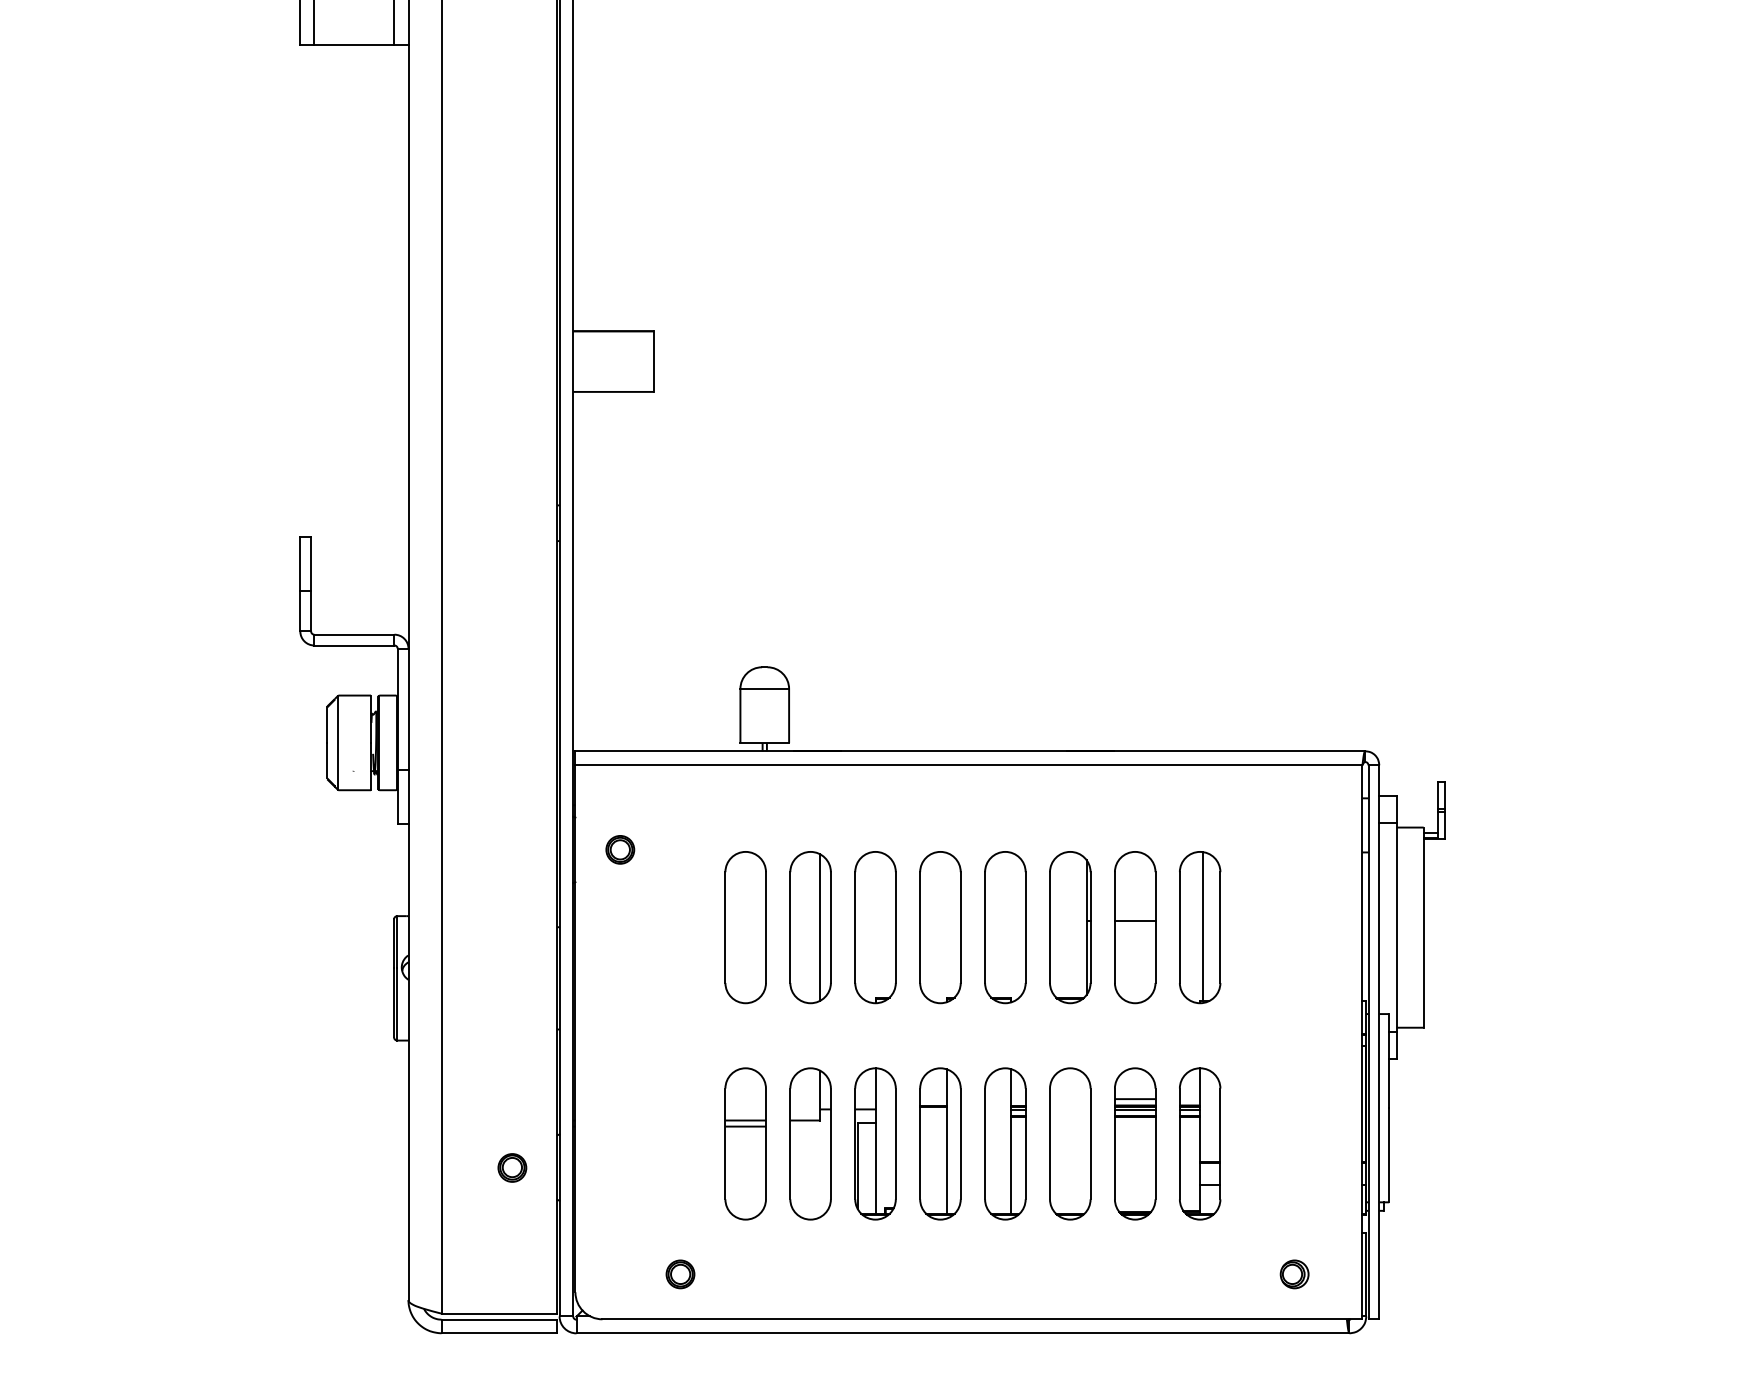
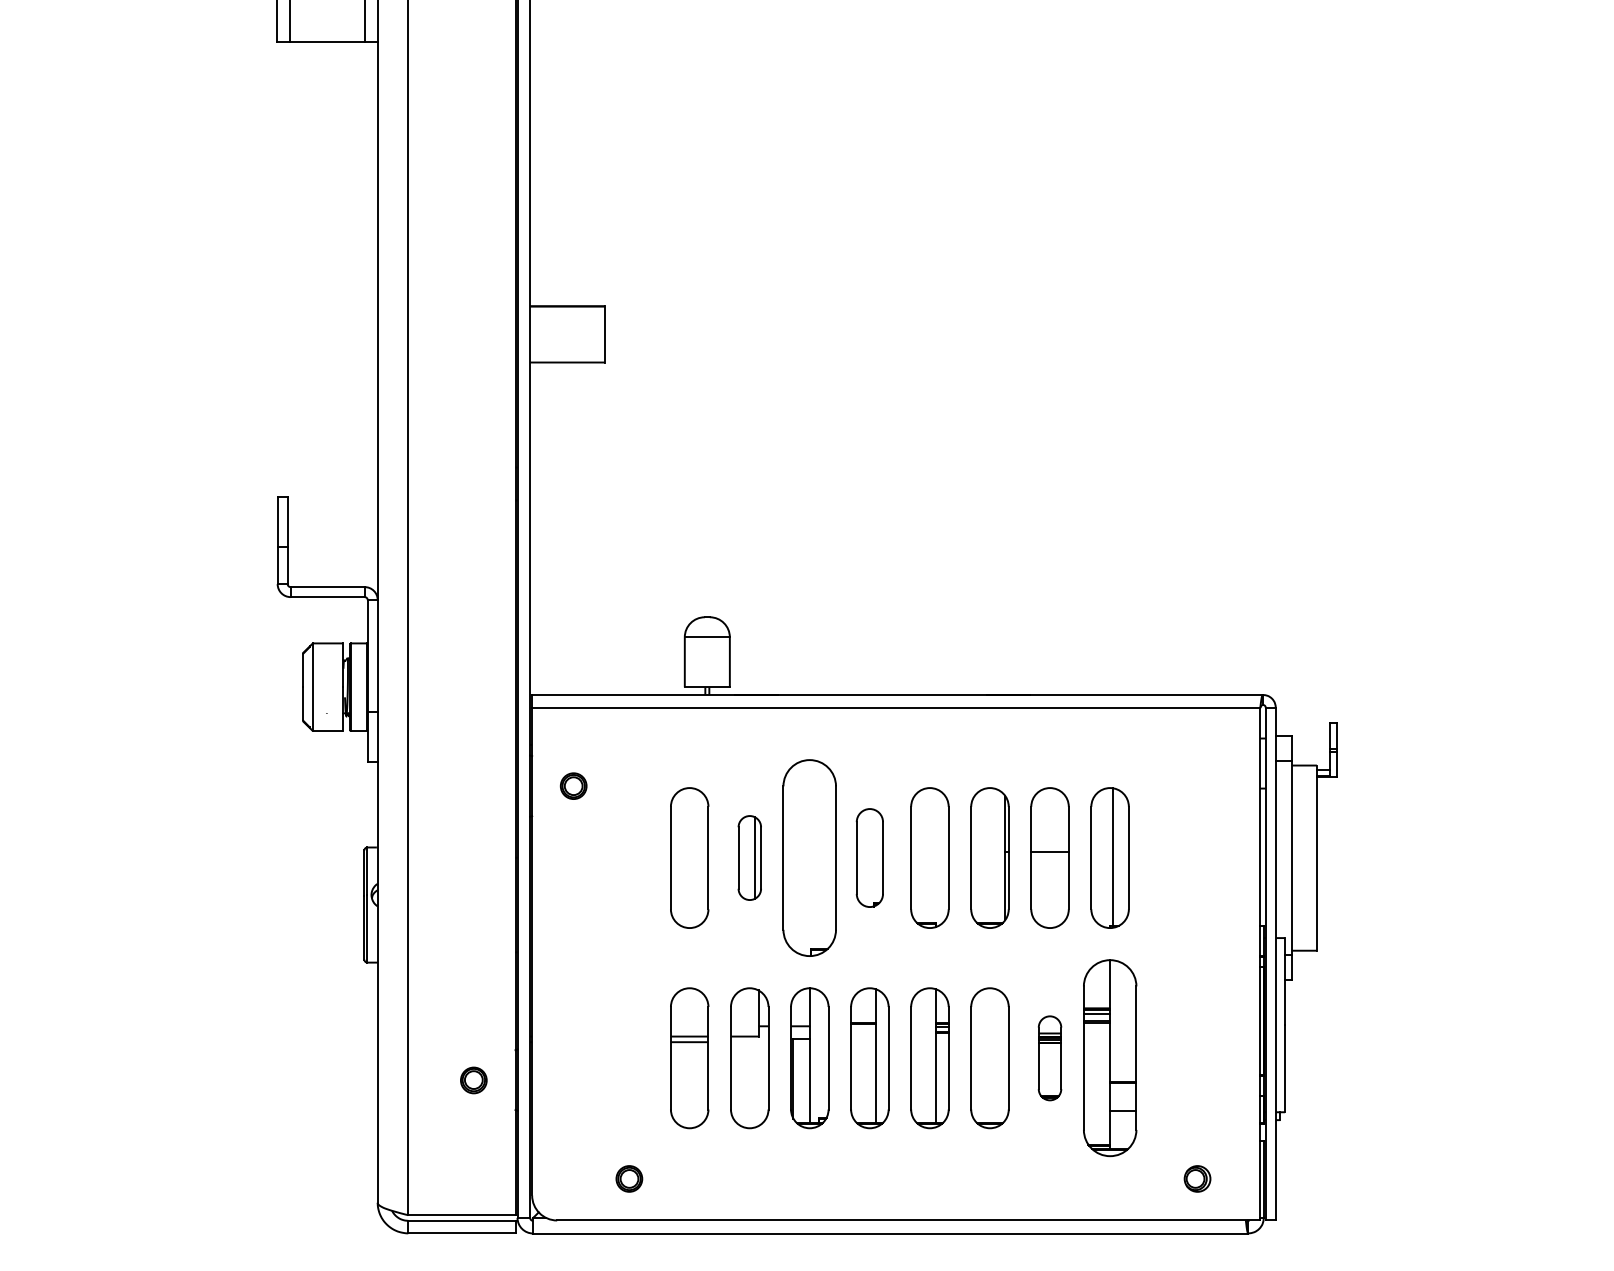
part: (810, 926) -> (749, 857), size x0.6
part: (875, 926) -> (809, 857), size x1.4
part: (940, 926) -> (869, 857), size x0.7
part: (1134, 1144) -> (1049, 1058), size x0.6
part: (1199, 1144) -> (1109, 1058), size x1.4

